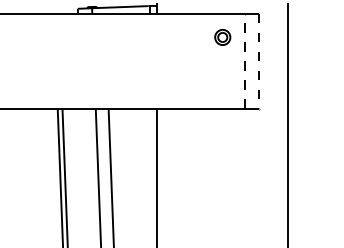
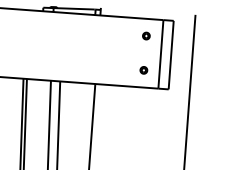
part: (222, 37) -> (146, 36), size x0.62
line: (244, 61) -> (160, 54), dashed -> solid
line: (258, 61) -> (170, 55), dashed -> solid
part: (222, 84) -> (143, 69), added

